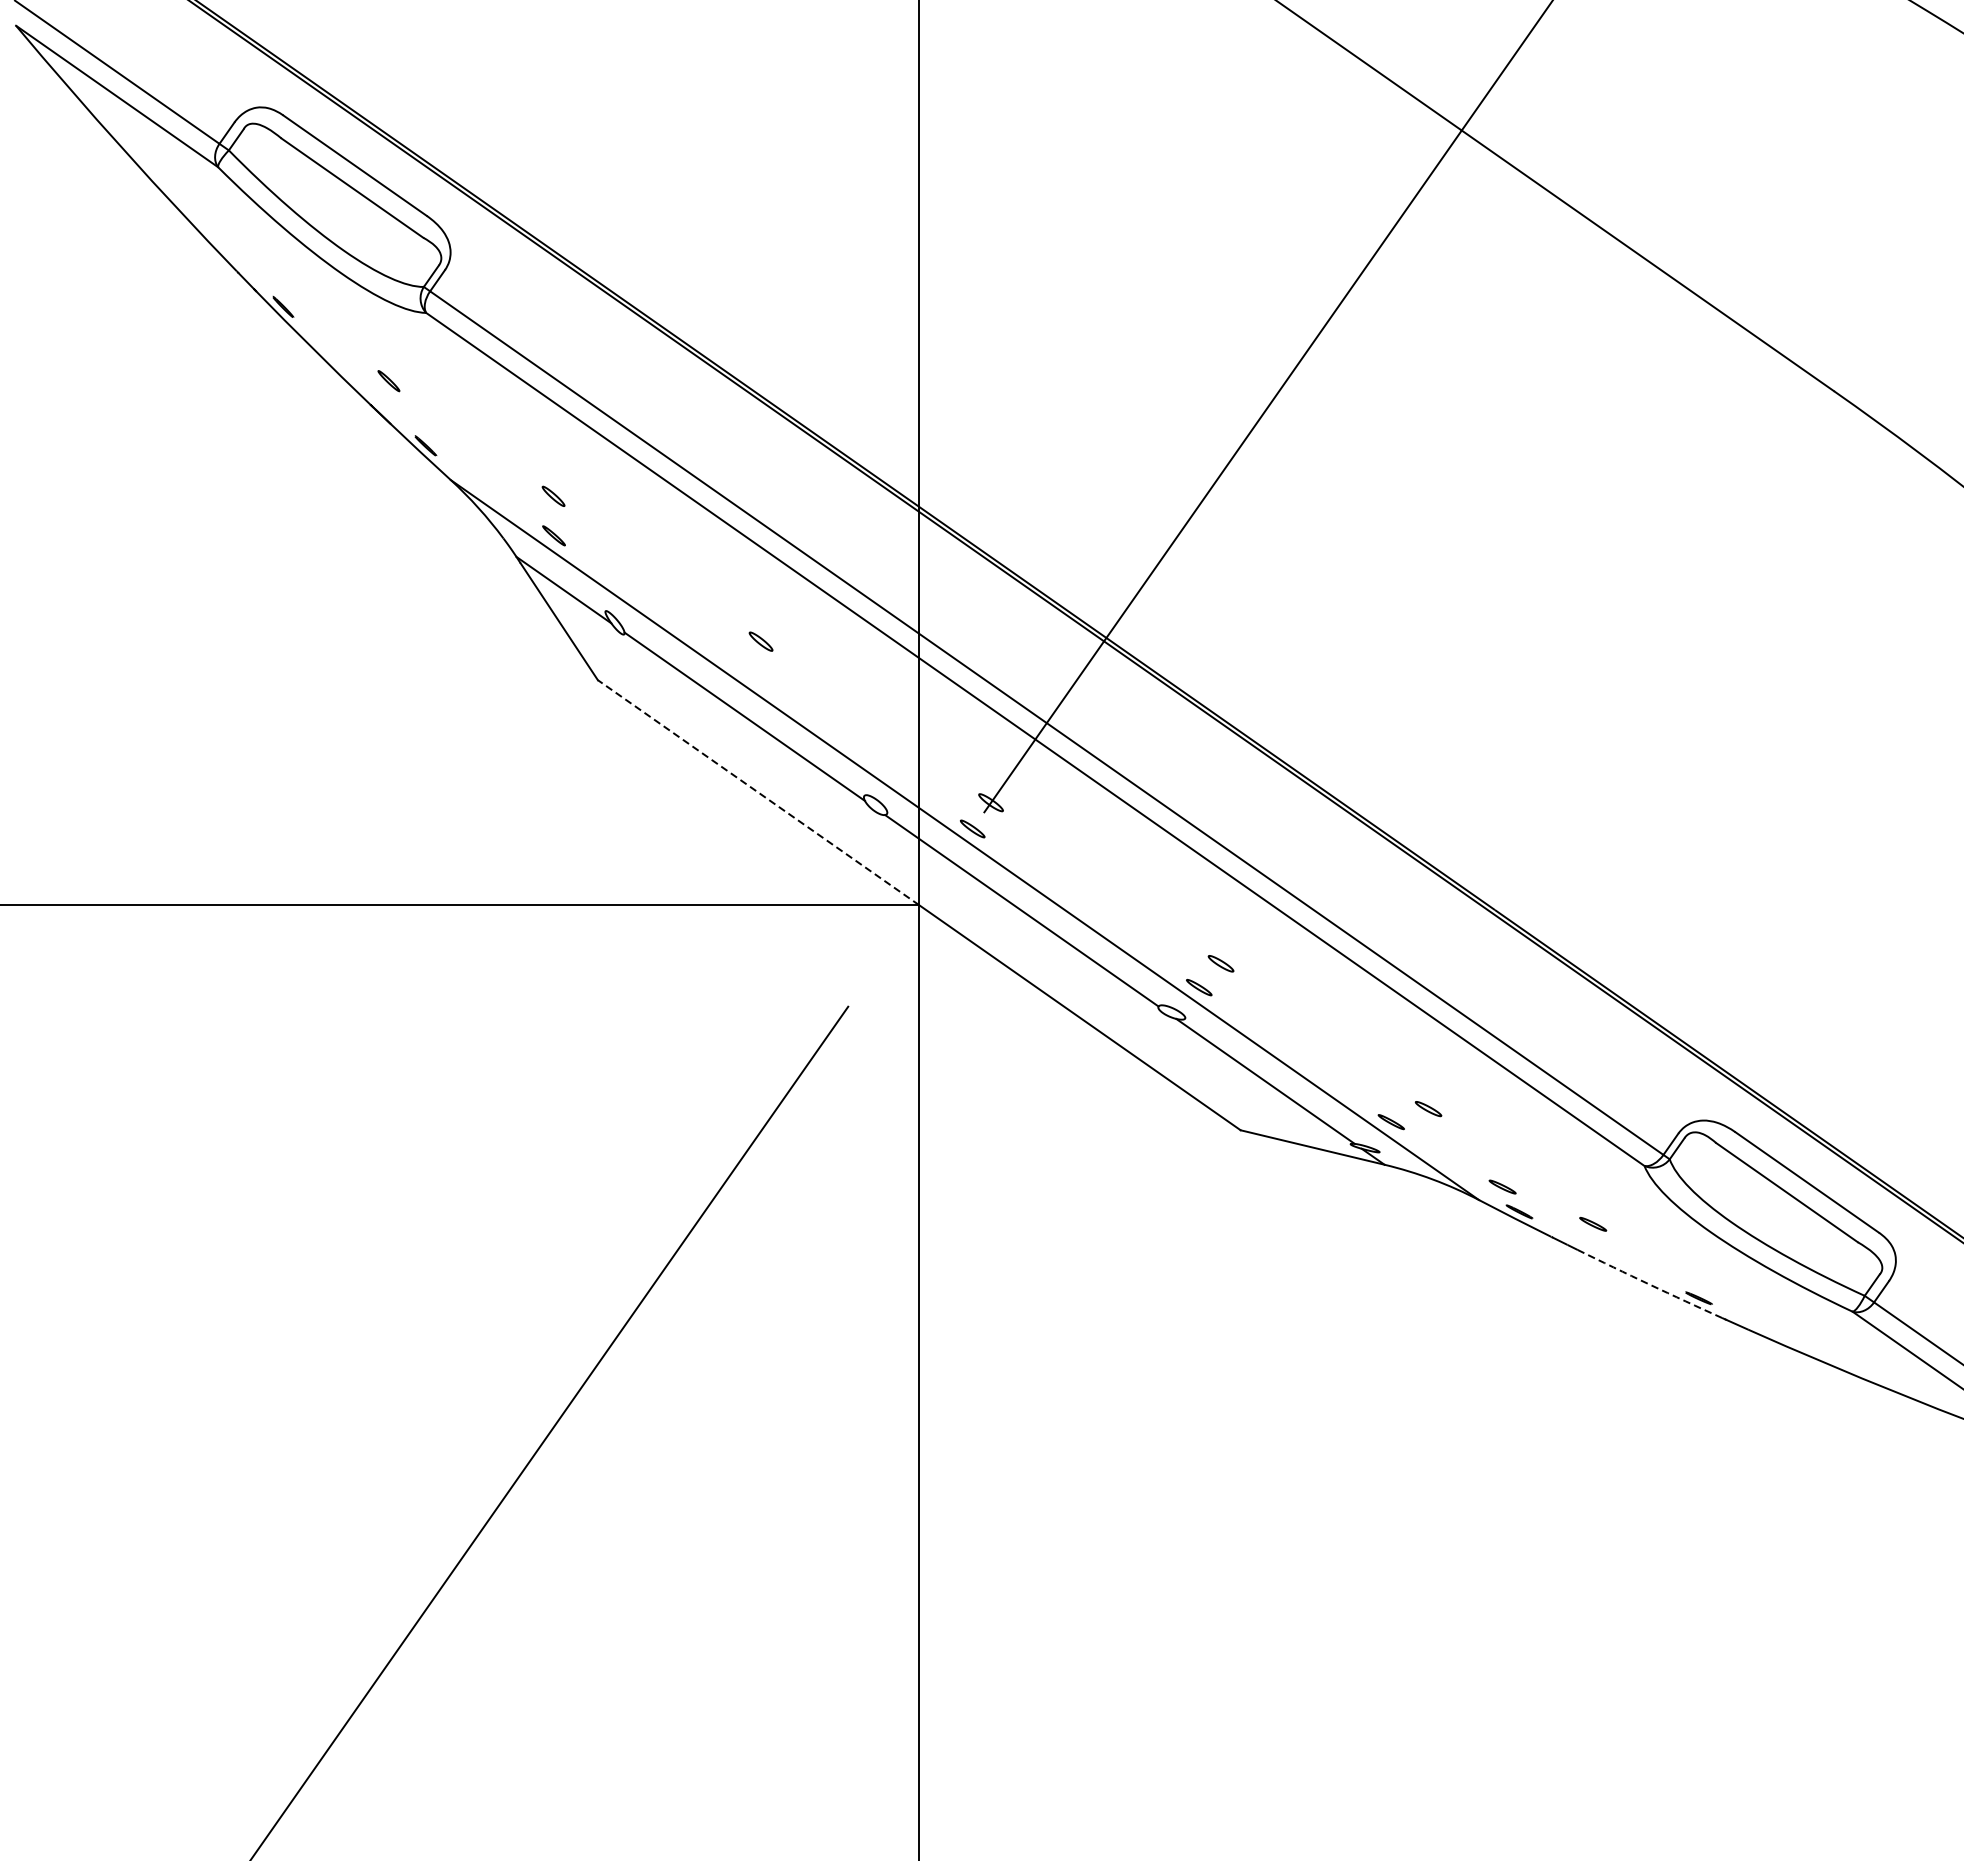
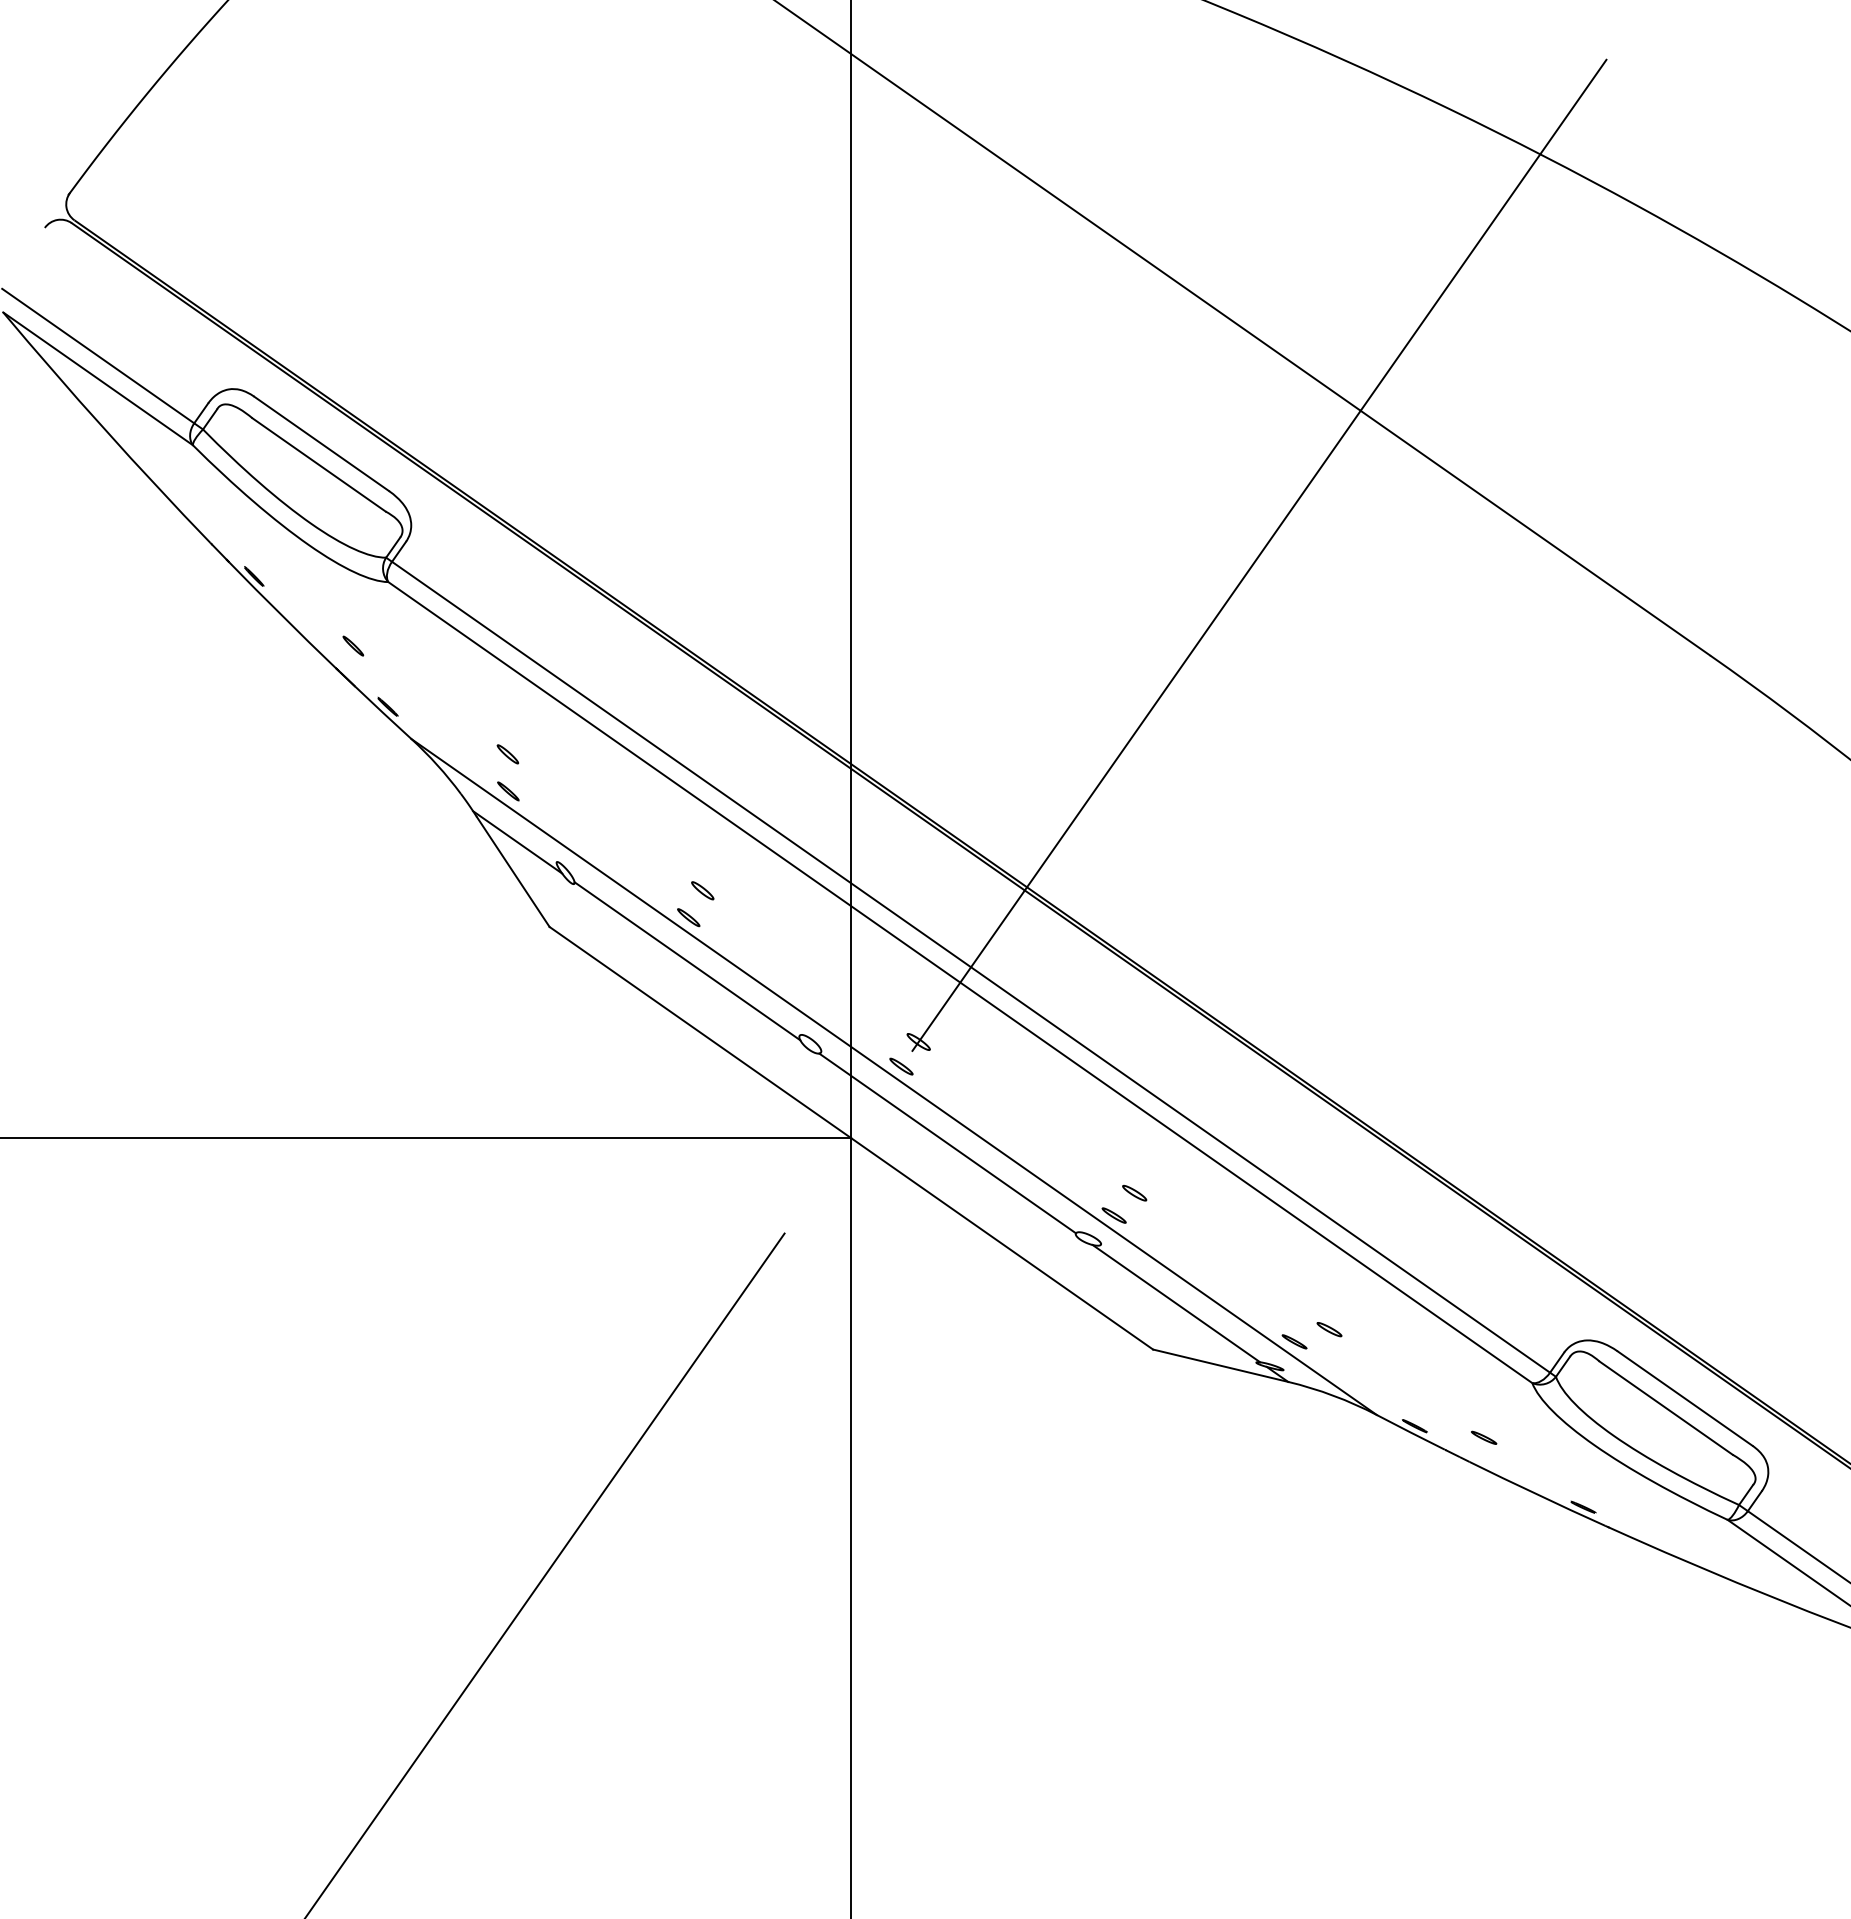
part: (745, 670) -> (688, 917), added
line: (758, 792) -> (700, 1032), dashed -> solid
part: (1503, 1186) -> (1399, 1402), removed
arc: (1650, 1284) -> (1537, 1494), dashed -> solid

